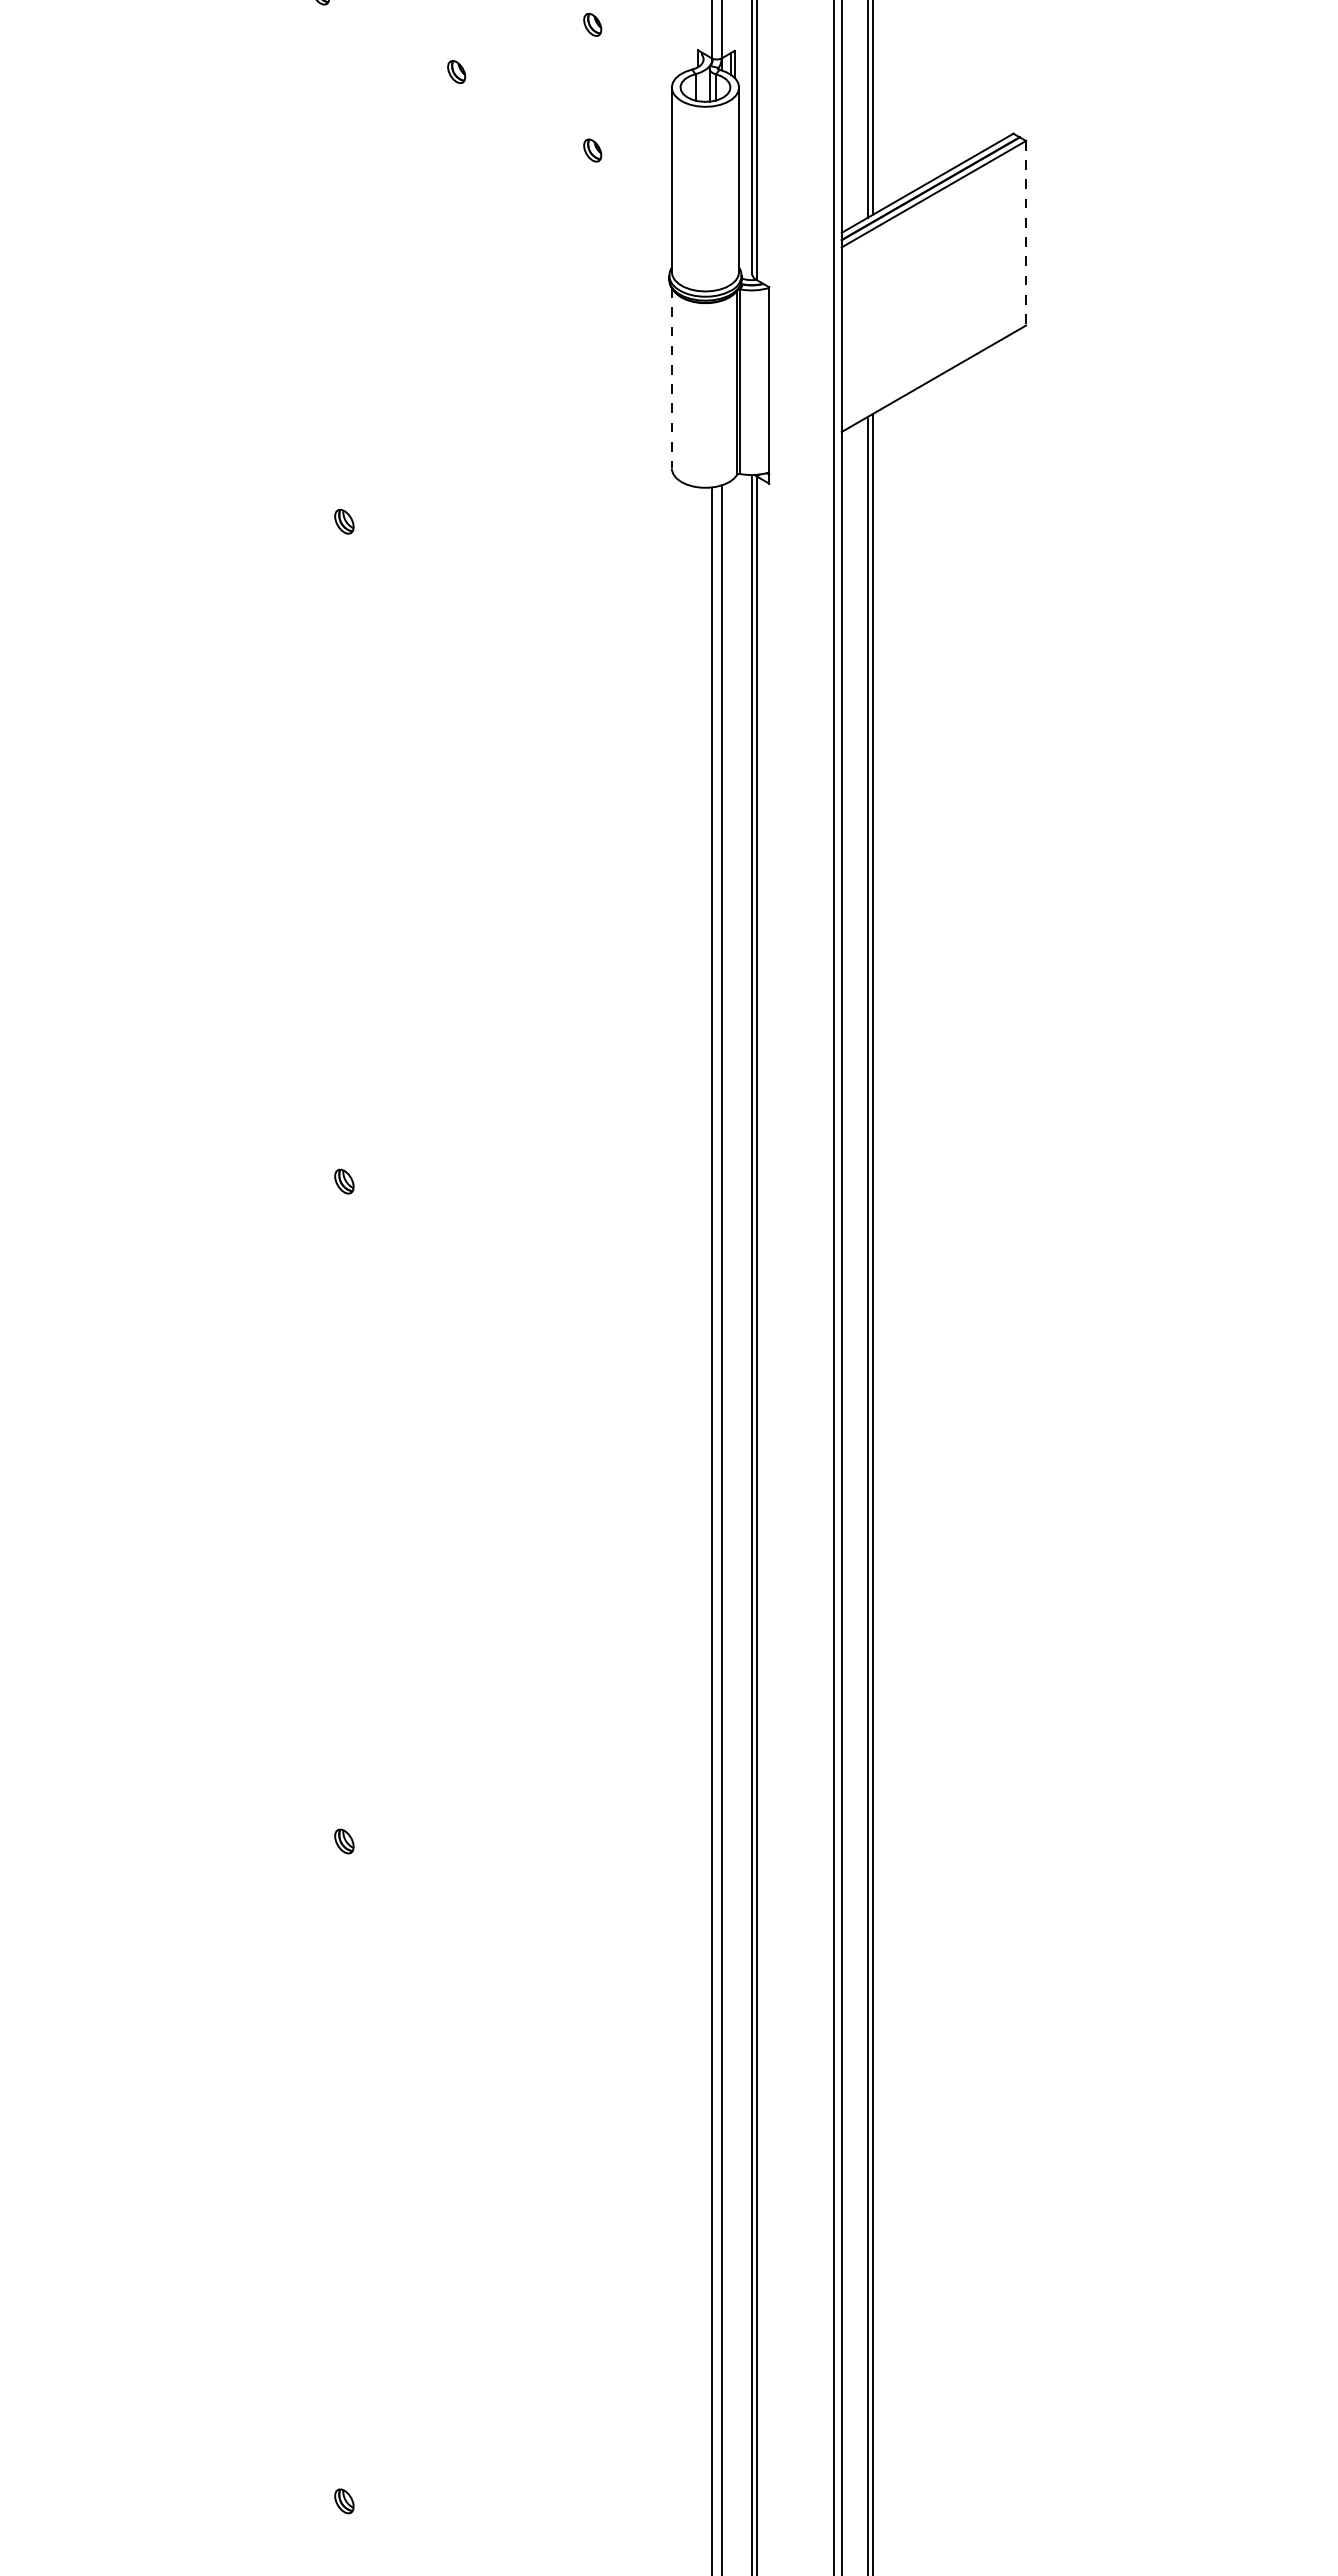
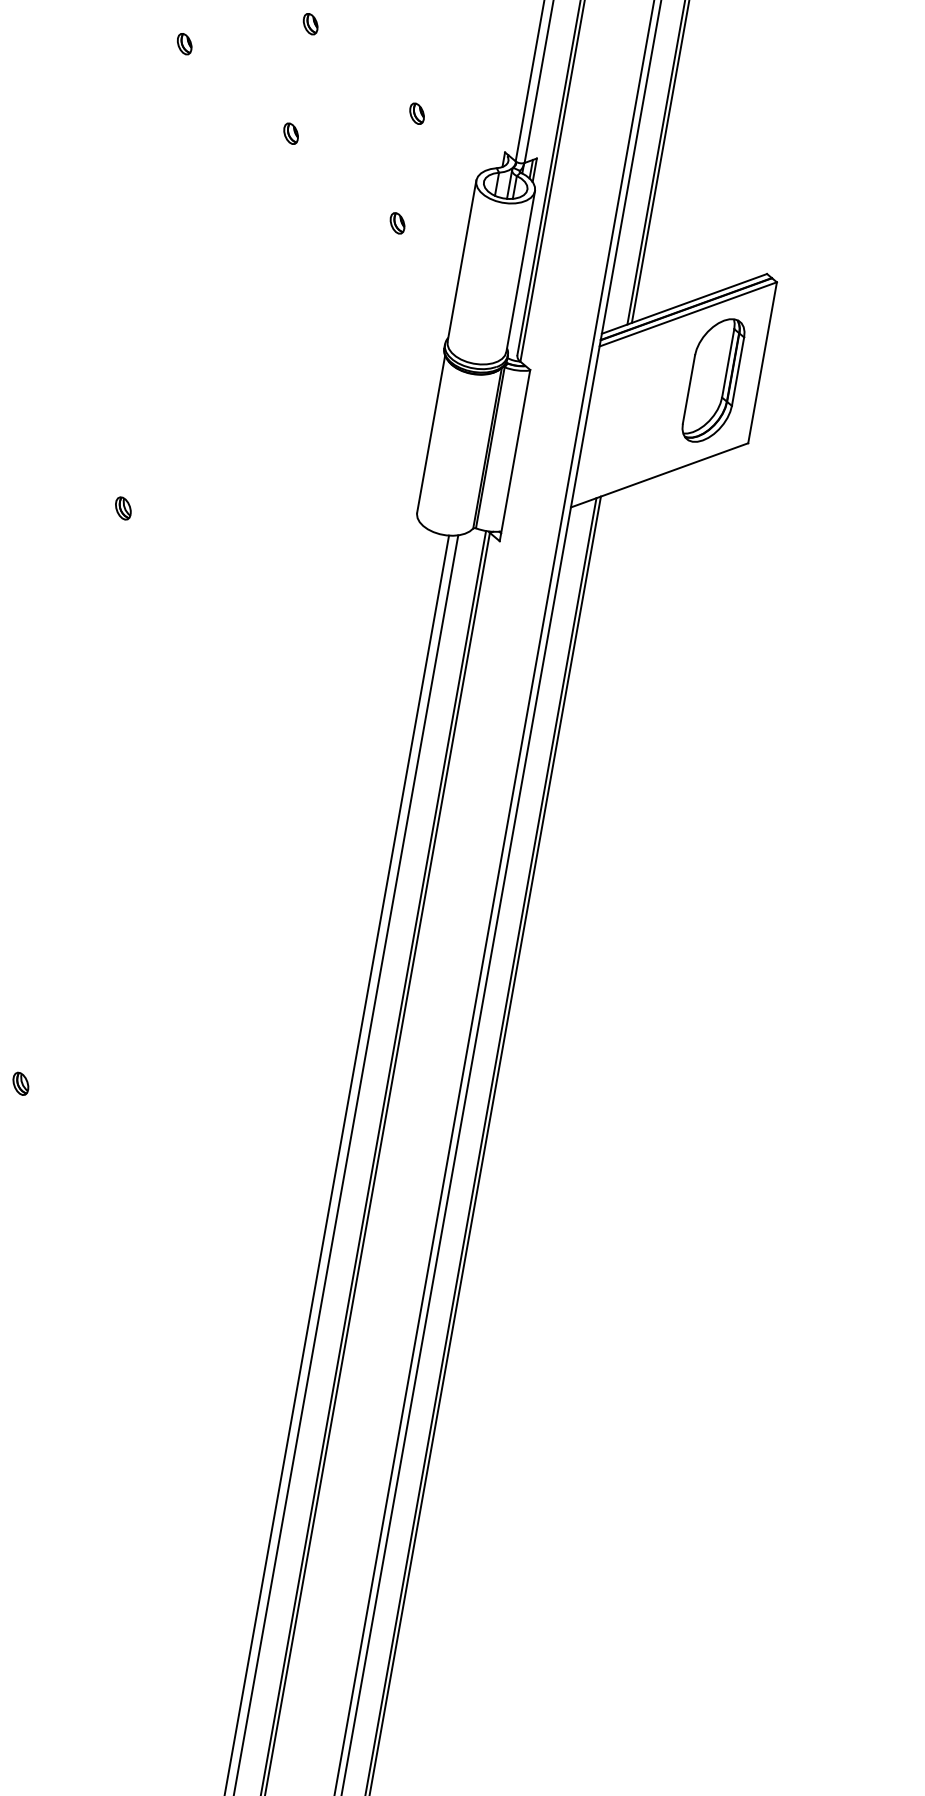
line: (1026, 233) -> (762, 363), dashed -> solid
part: (974, 262) -> (713, 380), added
line: (671, 378) -> (430, 434), dashed -> solid

